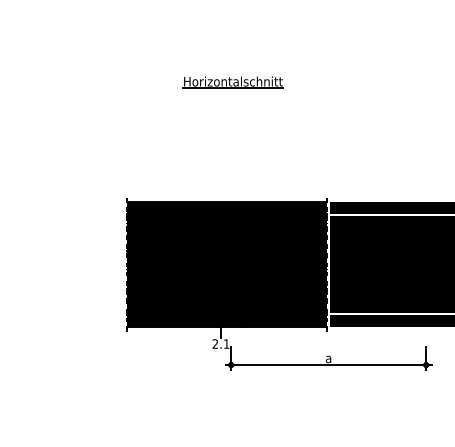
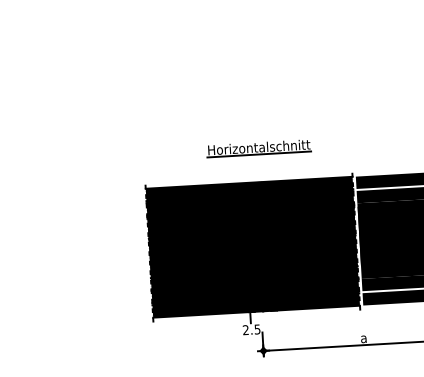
part: (232, 82) -> (258, 148), moved
text: (226, 343) -> (257, 328), 2.1 -> 2.5

